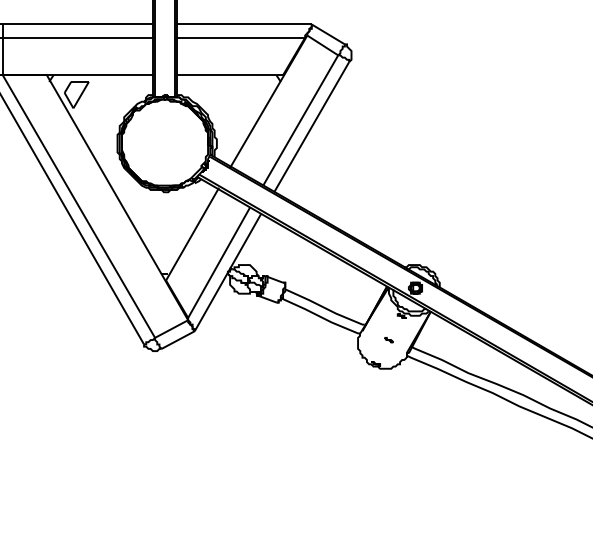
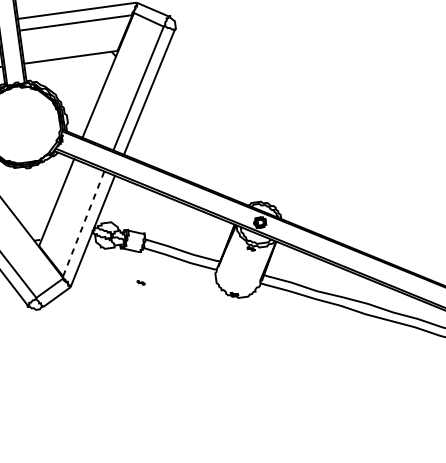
line: (219, 262) -> (84, 223), solid -> dashed
part: (388, 340) -> (140, 283), moved

